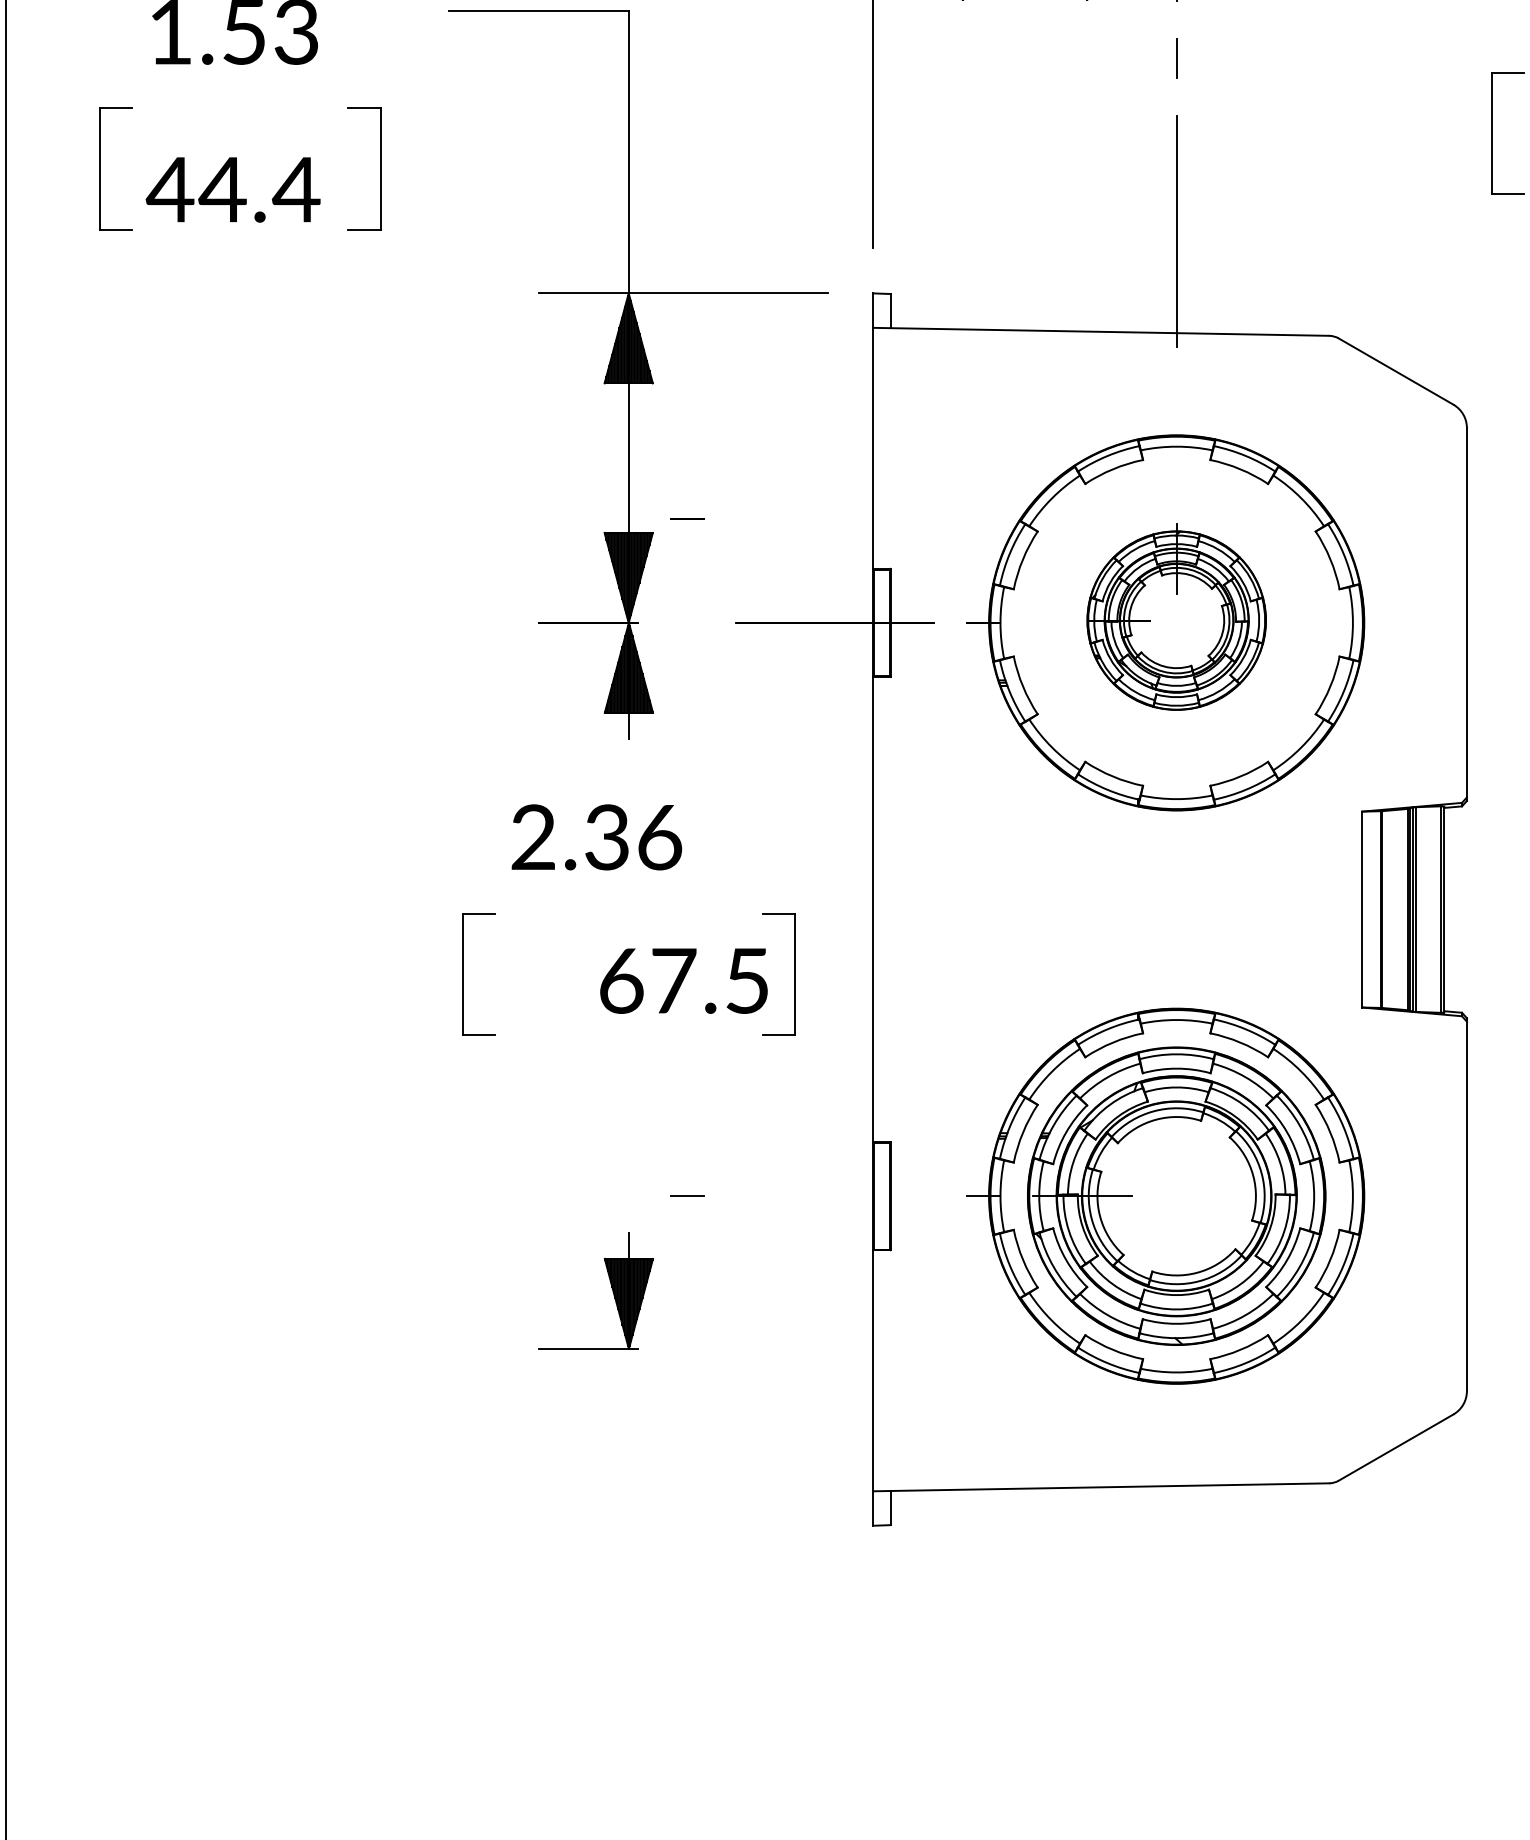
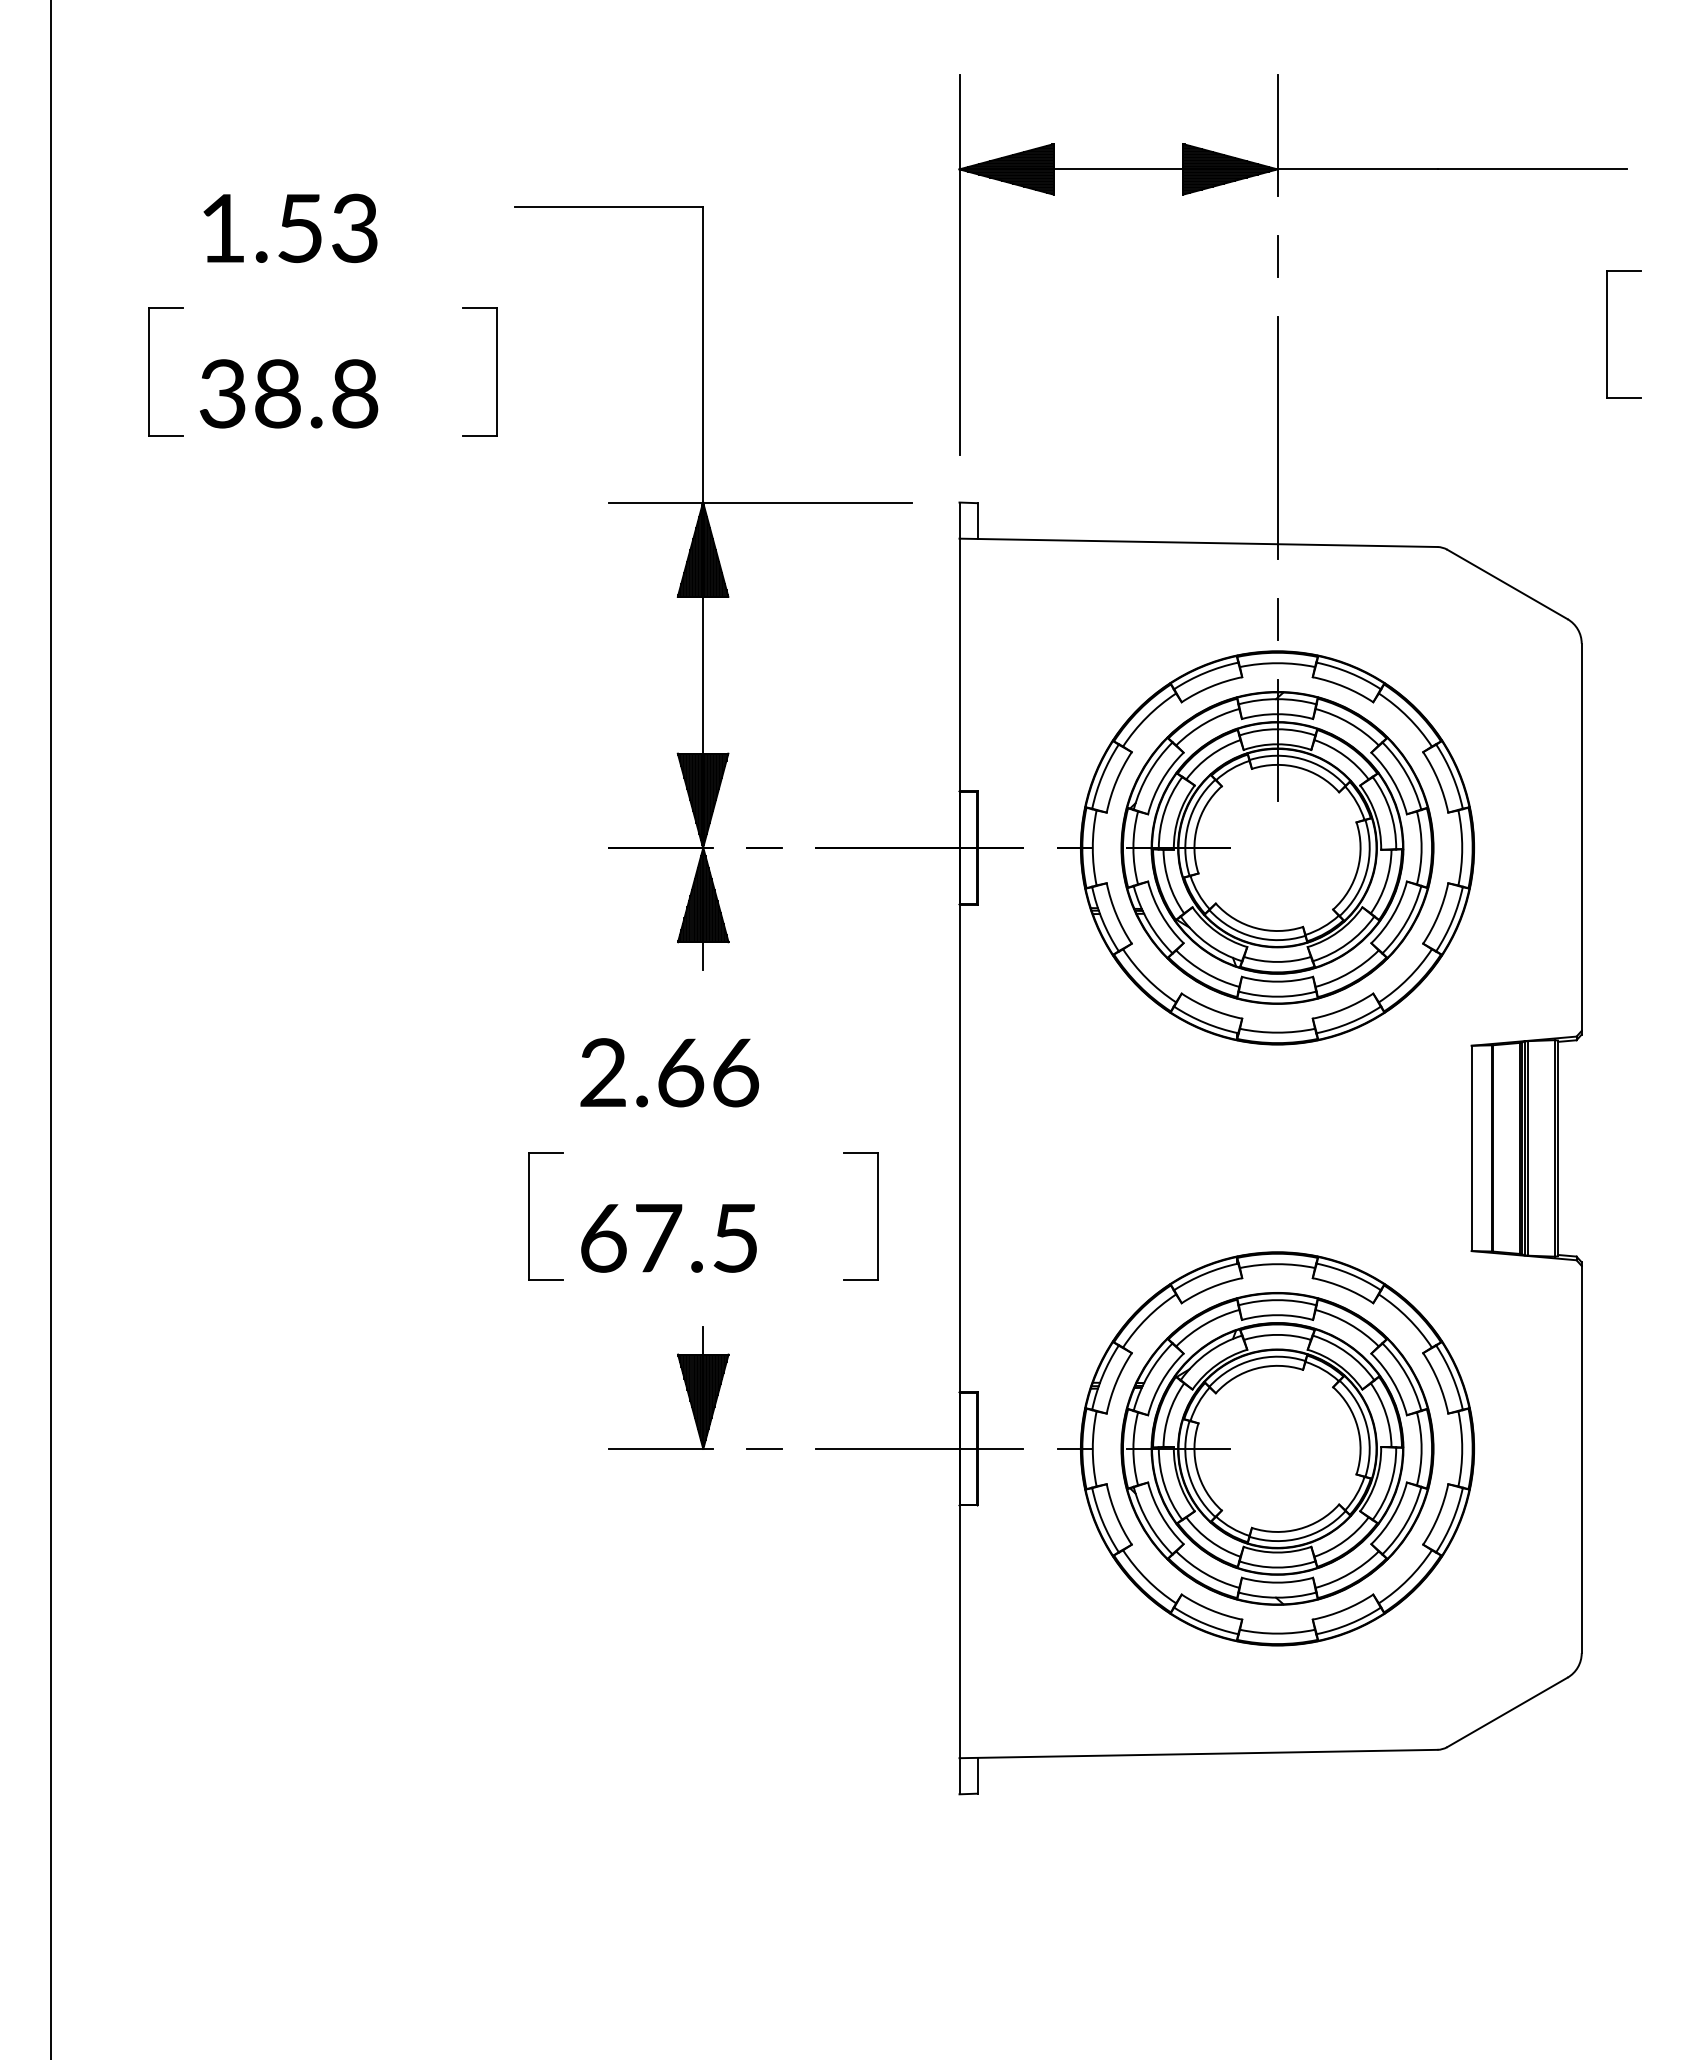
part: (380, 168) -> (496, 371), moved
text: (233, 189) -> (288, 393), 44.4 -> 38.8
line: (1176, 404) -> (1277, 619), added
line: (687, 518) -> (764, 847), moved
part: (1176, 616) -> (1277, 841), size x1.67
text: (607, 837) -> (680, 1072), 2.36 -> 2.66
text: (683, 981) -> (668, 1238), moved
line: (835, 1195) -> (919, 1448), added
part: (610, 1286) -> (684, 1383), moved

